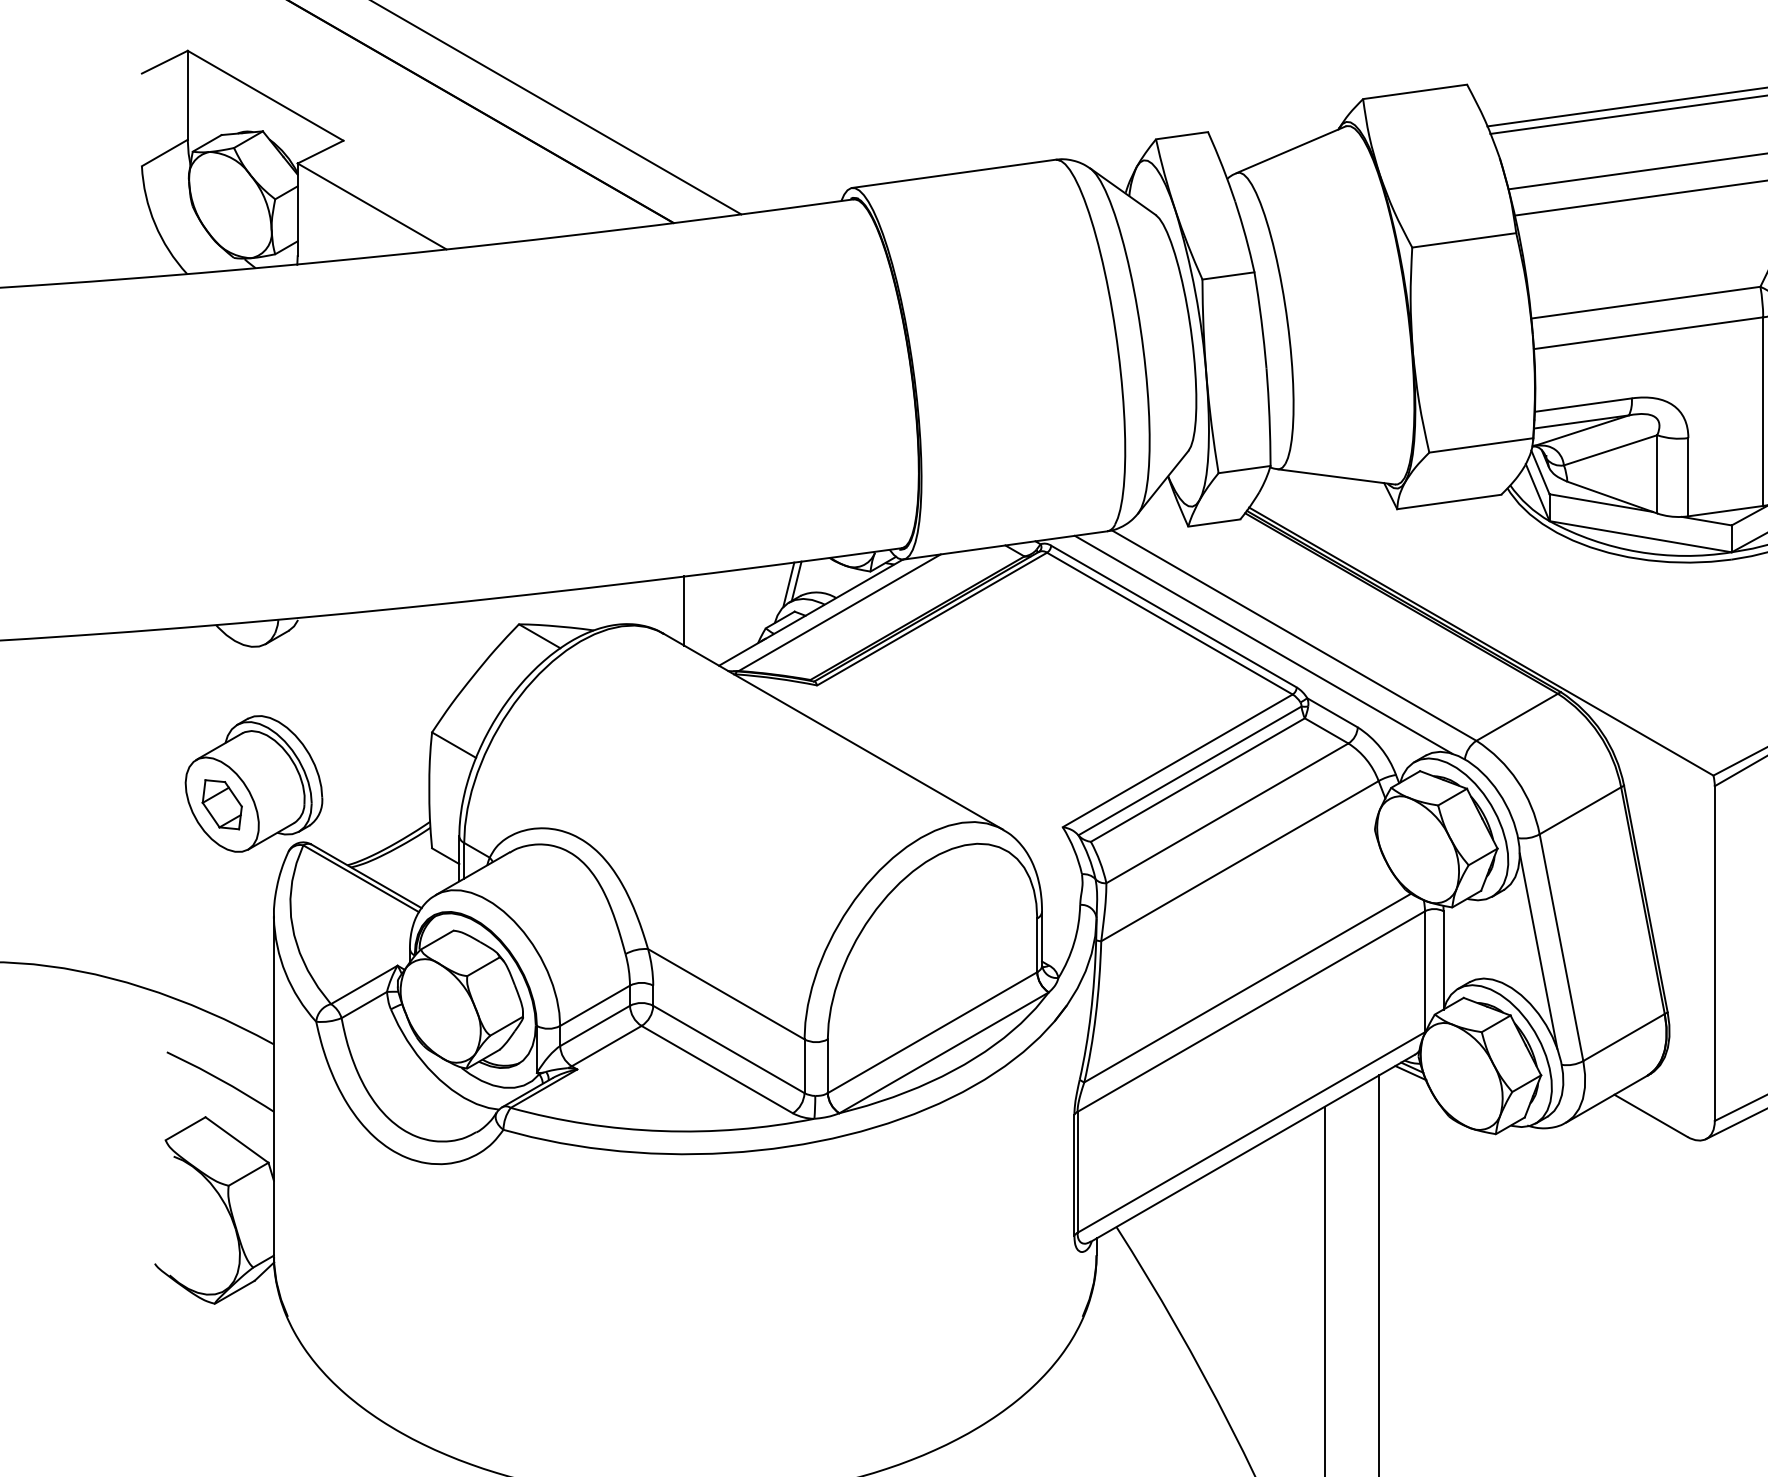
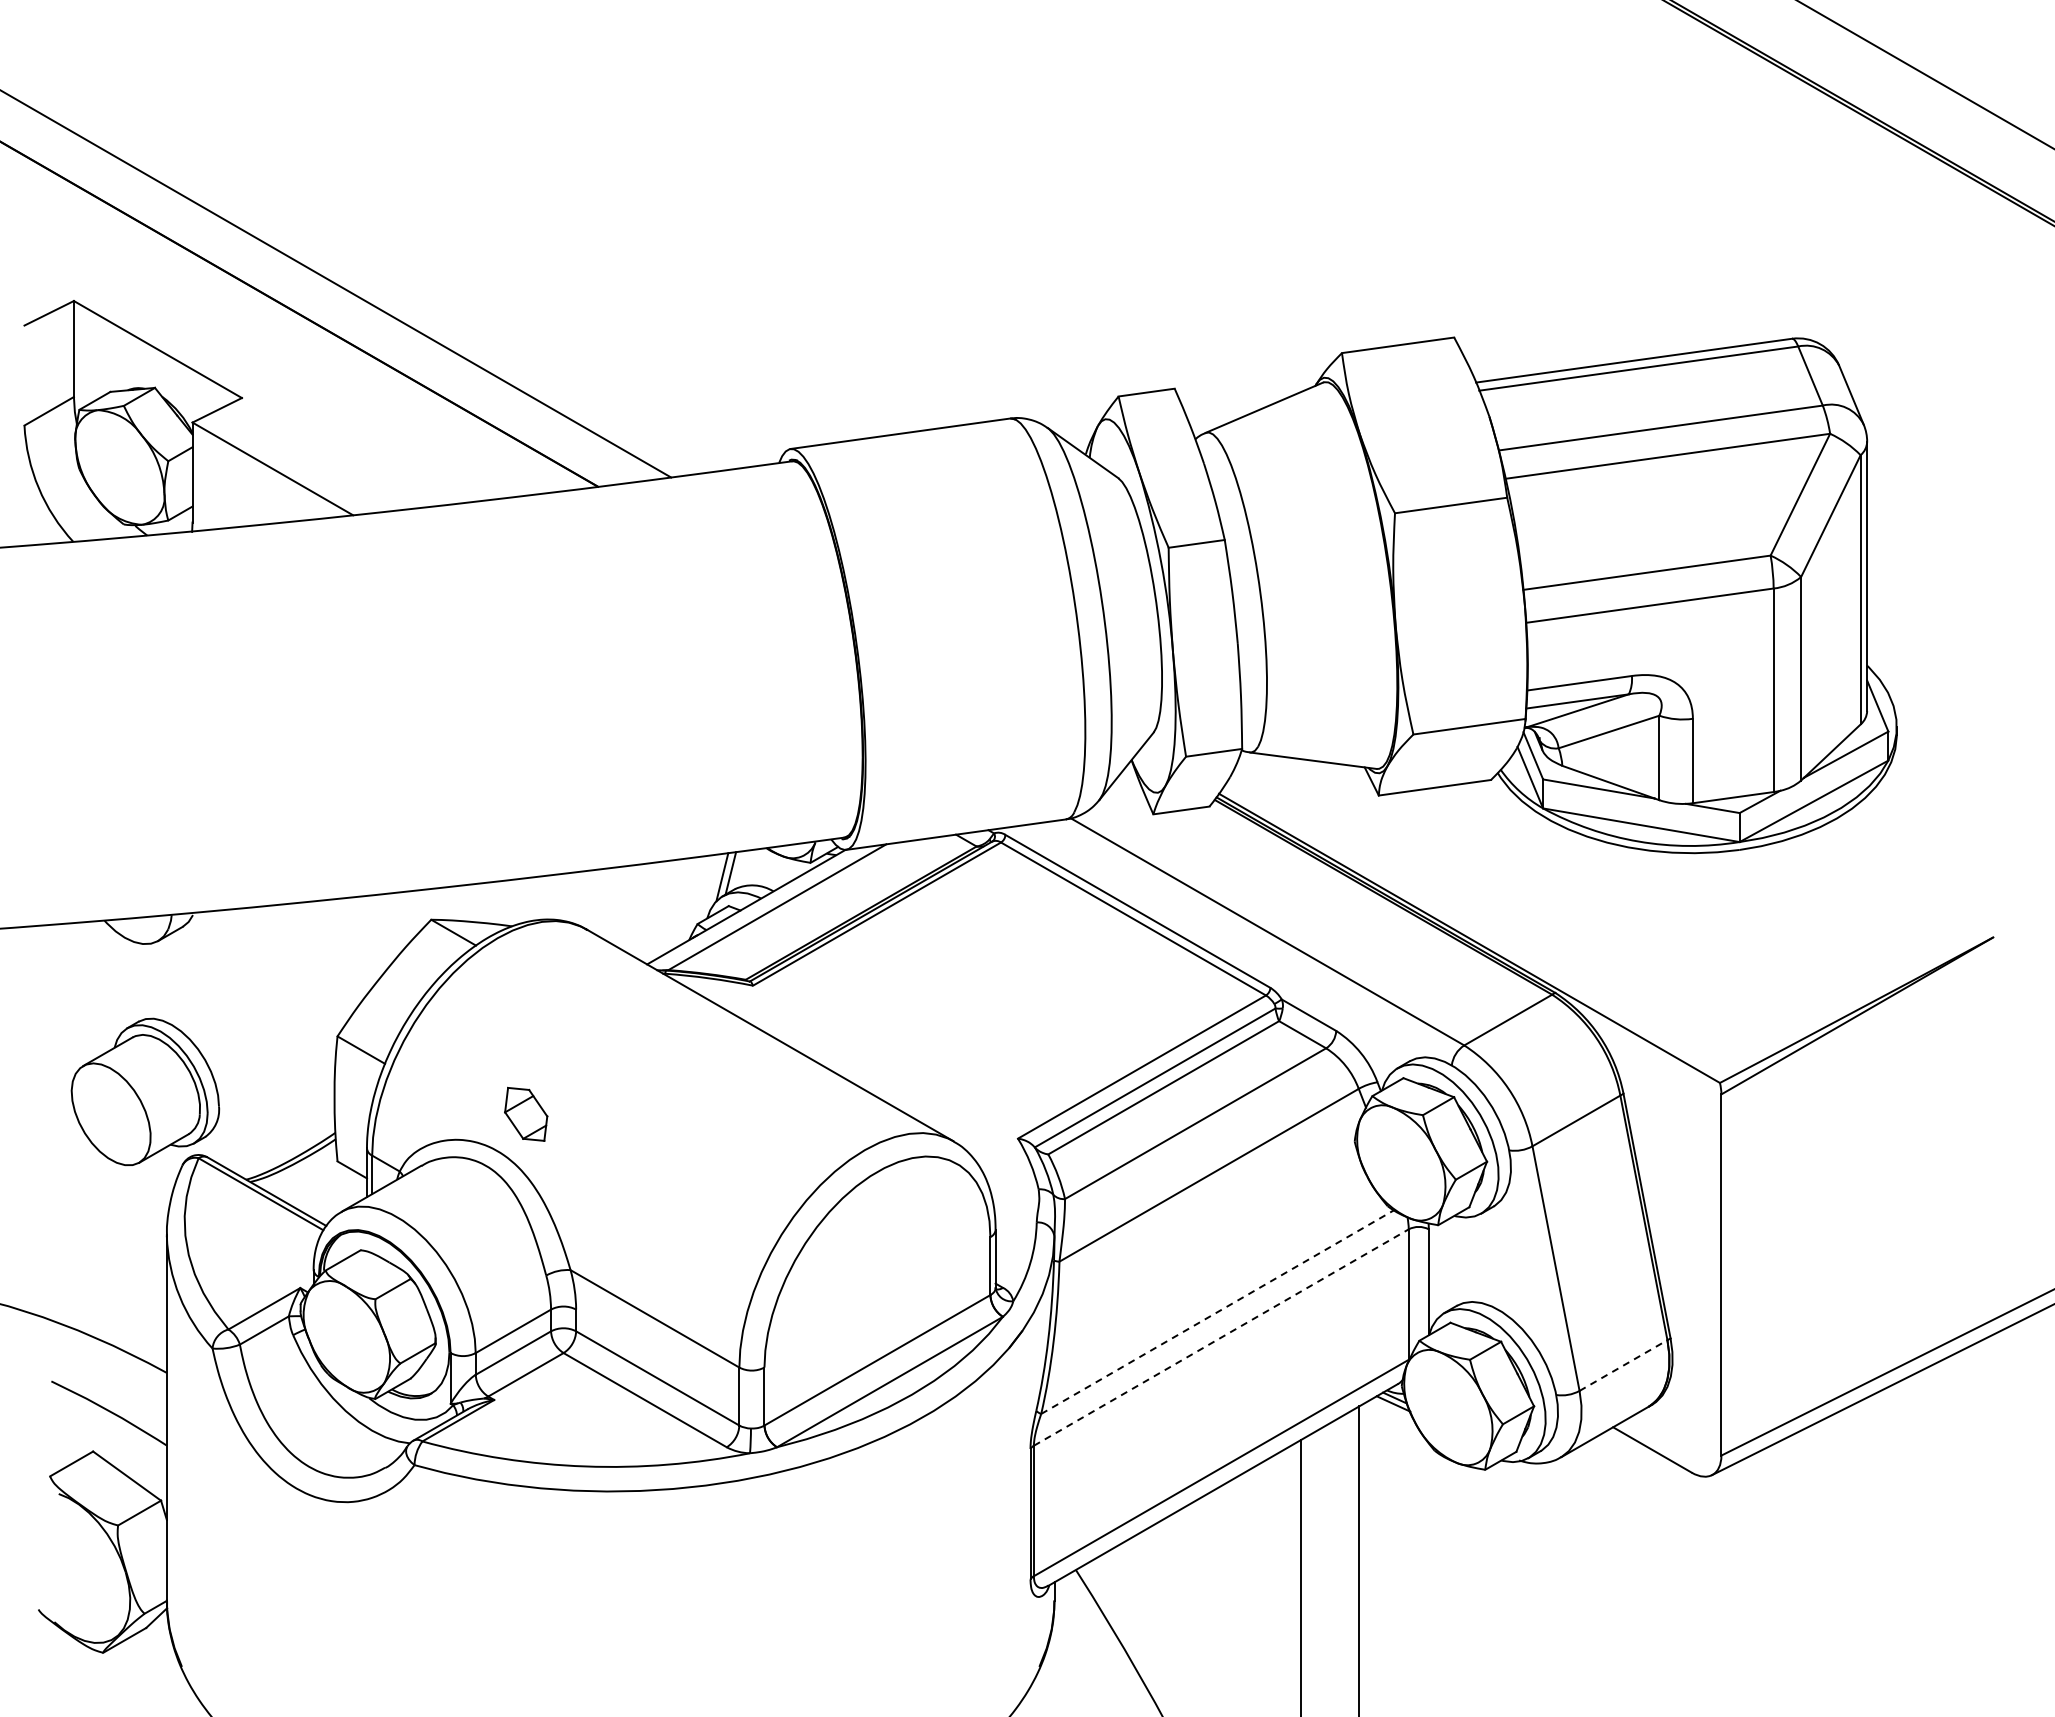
line: (684, 611) -> (609, 905), removed
line: (1263, 644) -> (1234, 941), removed
part: (222, 803) -> (526, 1113), moved
line: (1538, 951) -> (1531, 1272), removed
line: (1247, 988) -> (1217, 1312), solid -> dashed
line: (1251, 1011) -> (1221, 1337), solid -> dashed
line: (1624, 1037) -> (1623, 1365), solid -> dashed

